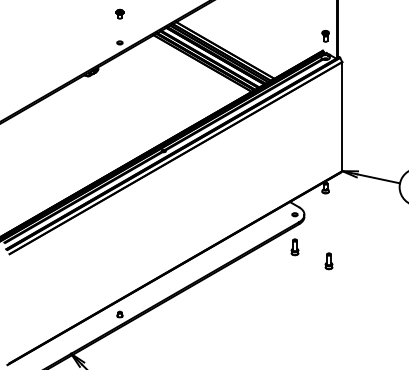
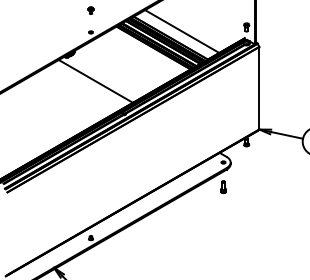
line: (240, 41) -> (182, 31), added
line: (126, 107) -> (95, 81), added
part: (328, 261) -> (248, 197), removed

